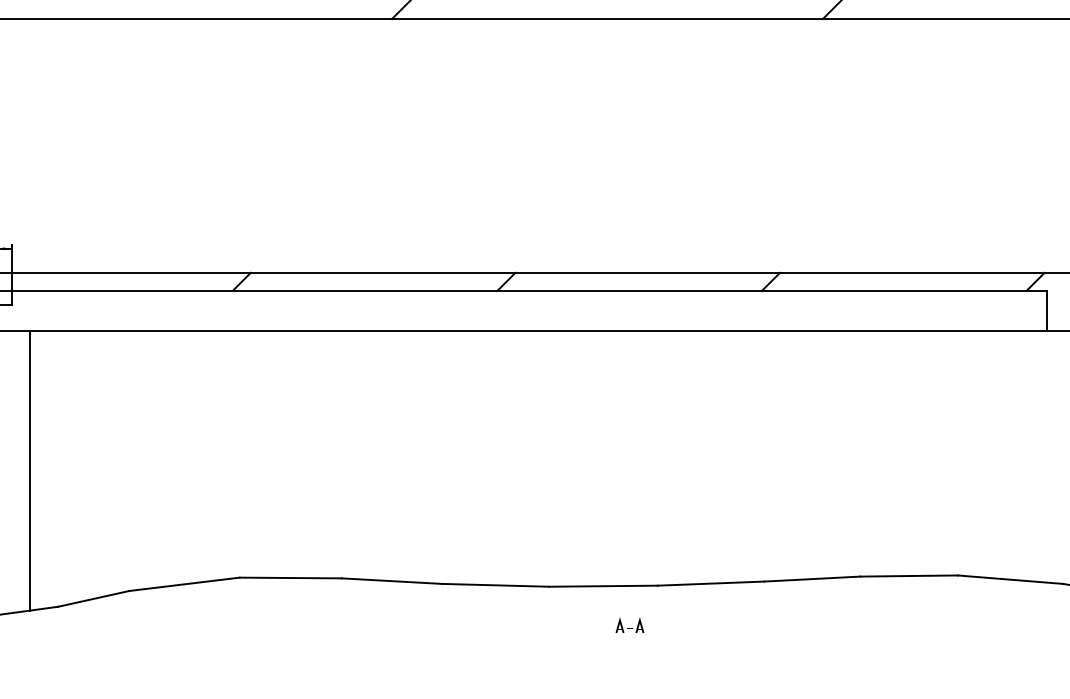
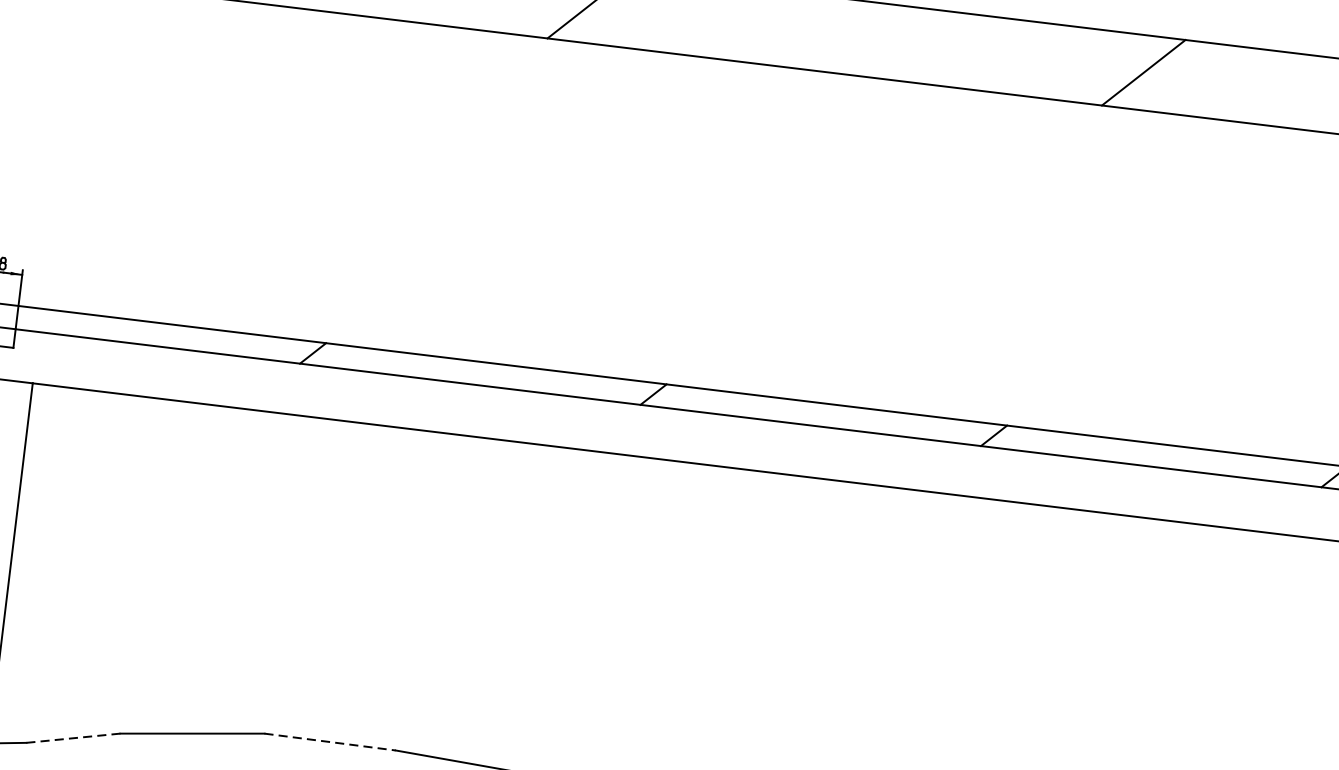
line: (291, 578) -> (330, 742), solid -> dashed
line: (94, 598) -> (74, 737), solid -> dashed

